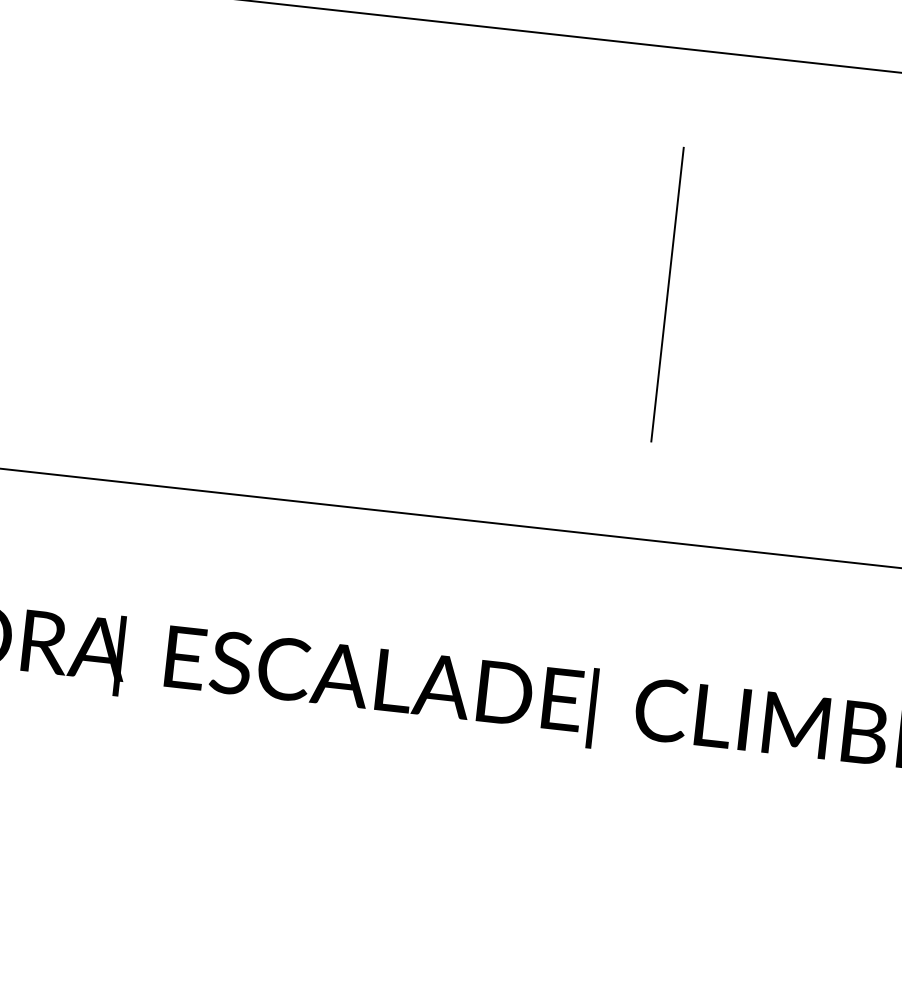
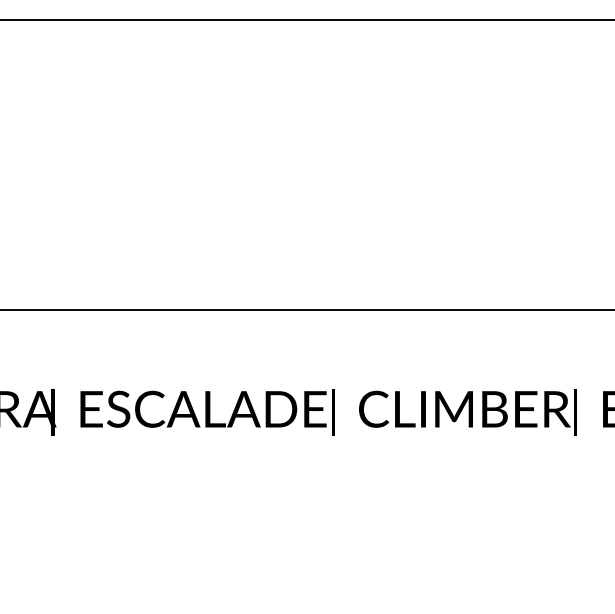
line: (667, 293) -> (350, 164), removed

